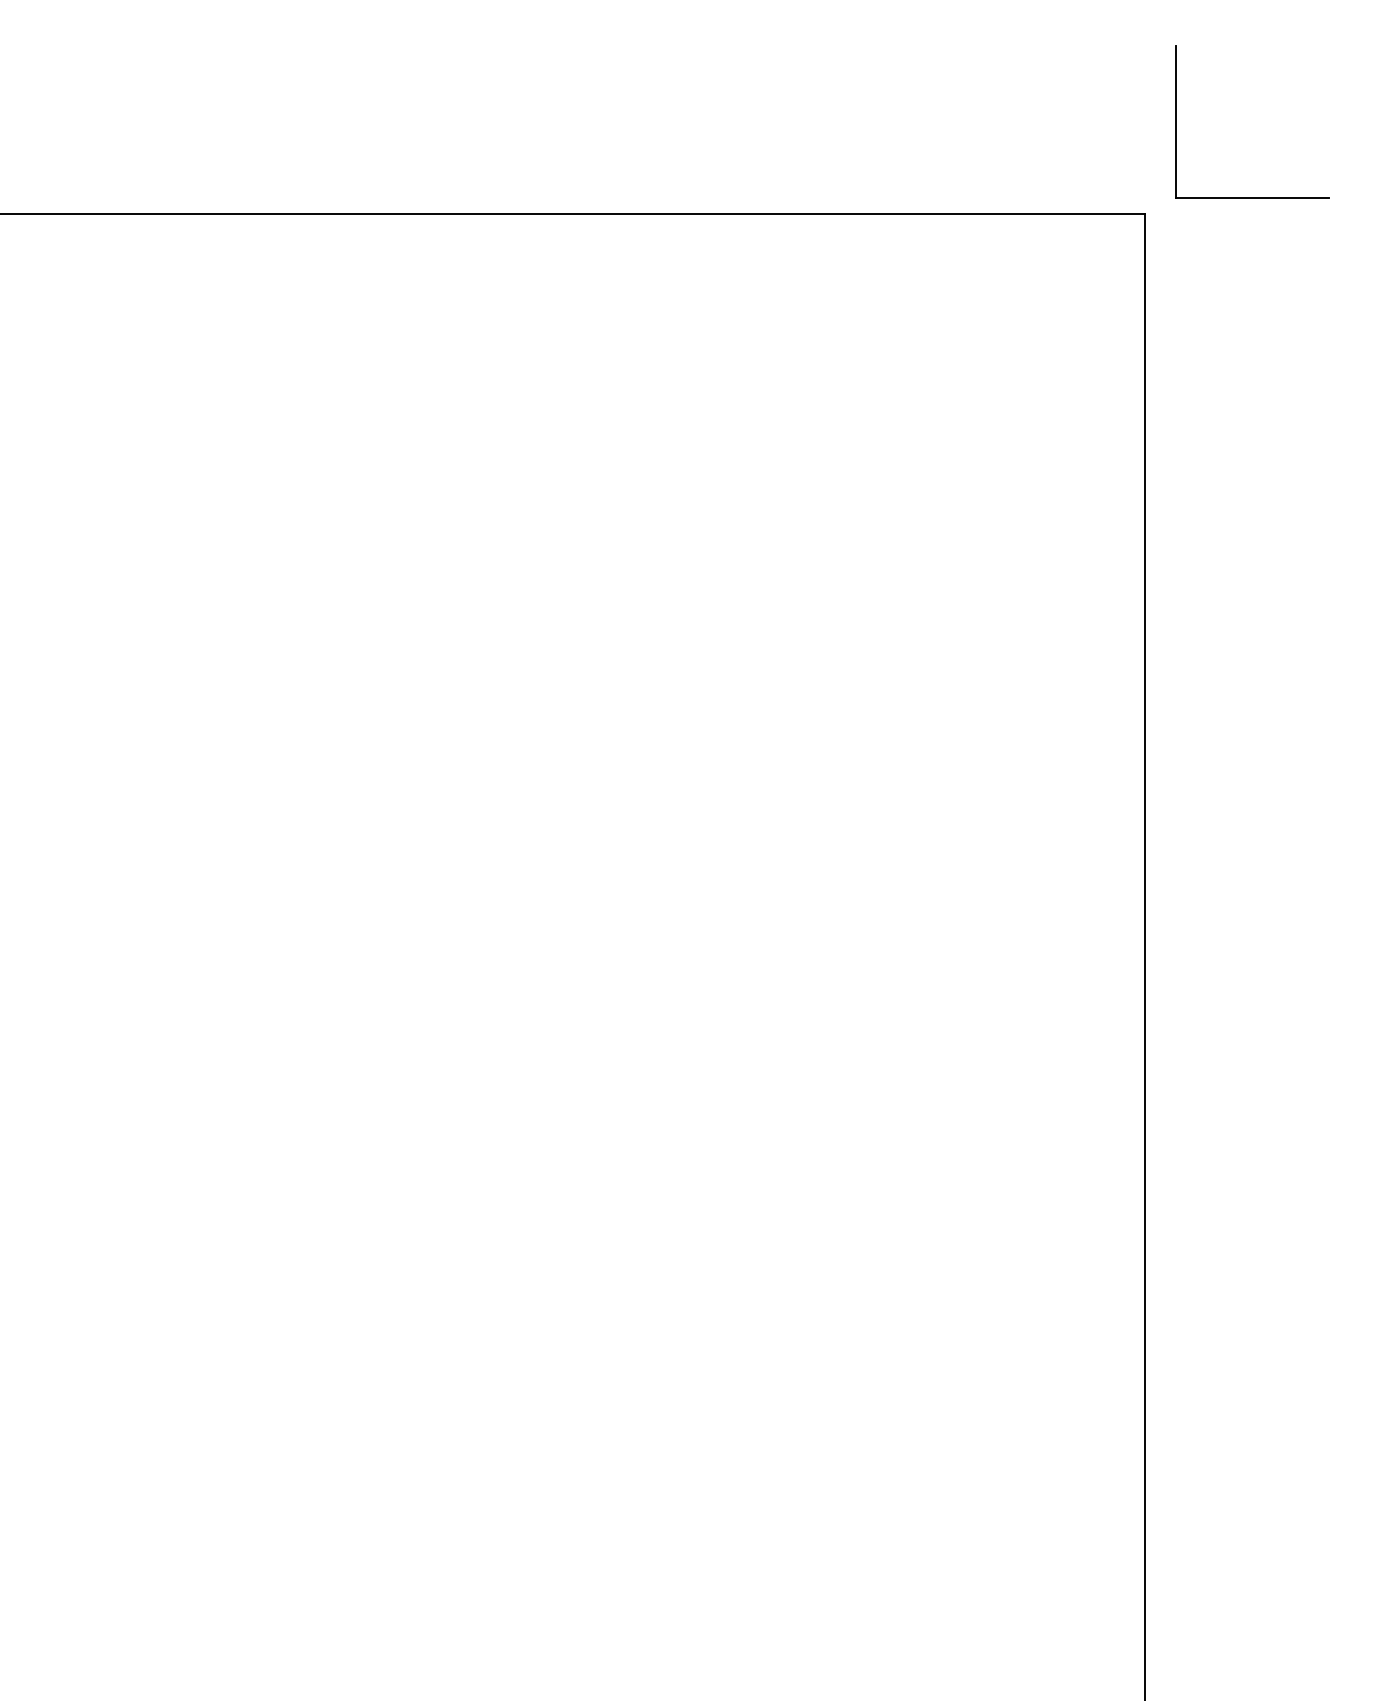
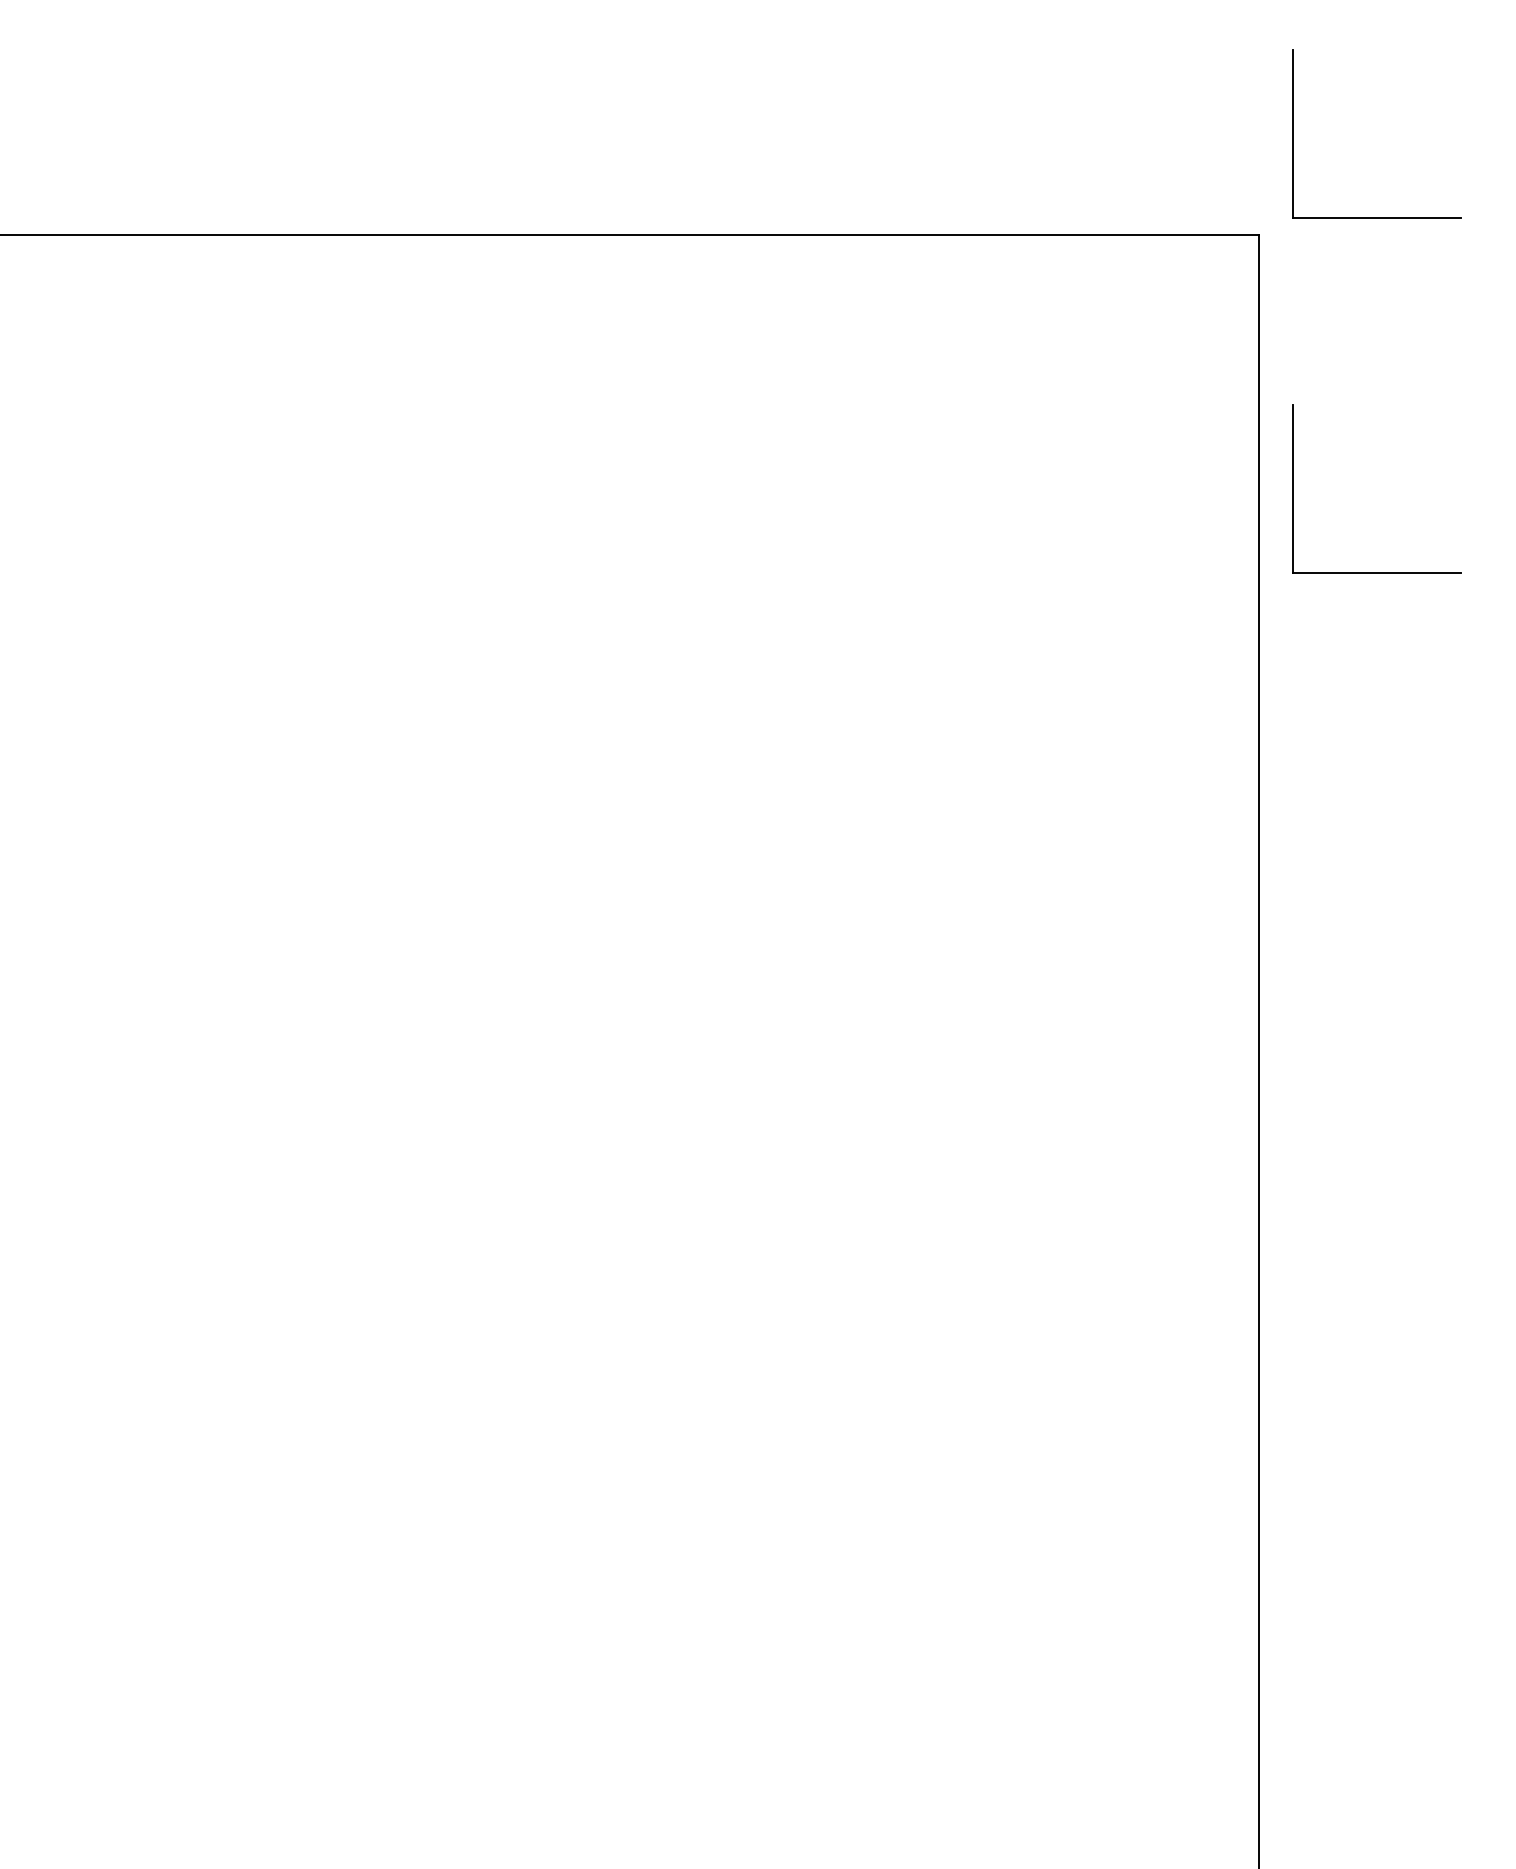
part: (1176, 444) -> (1293, 488), added

